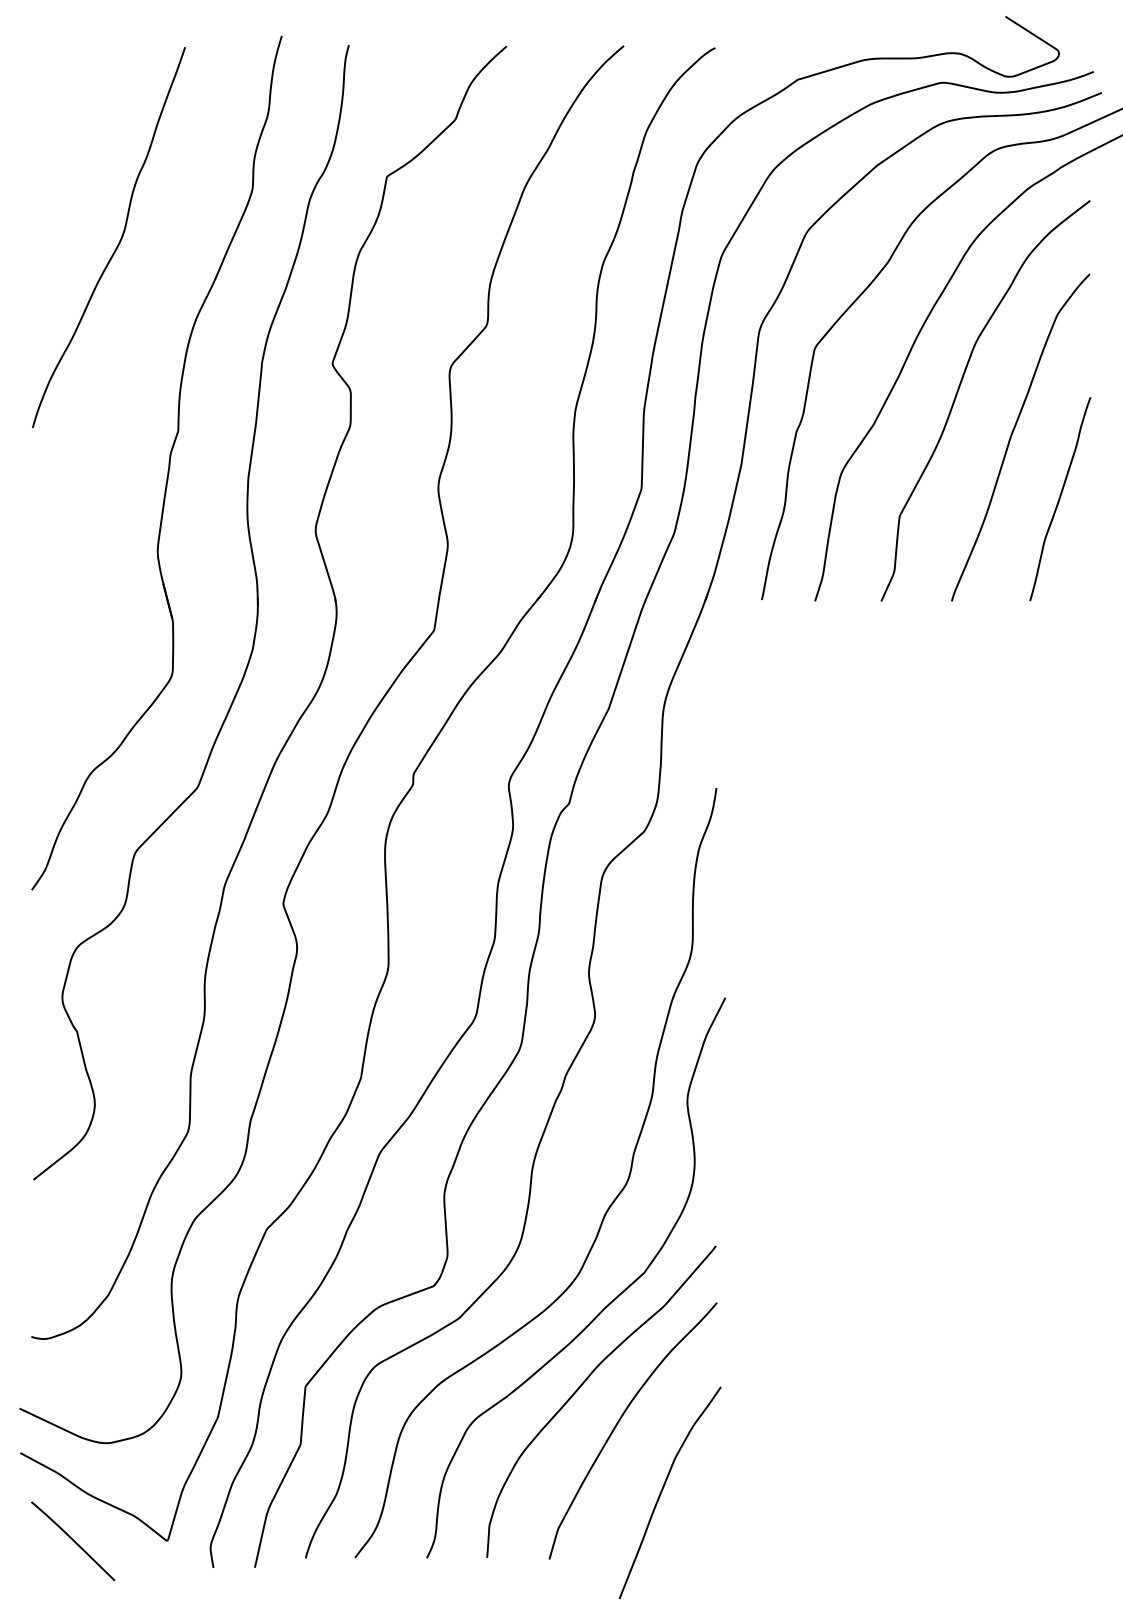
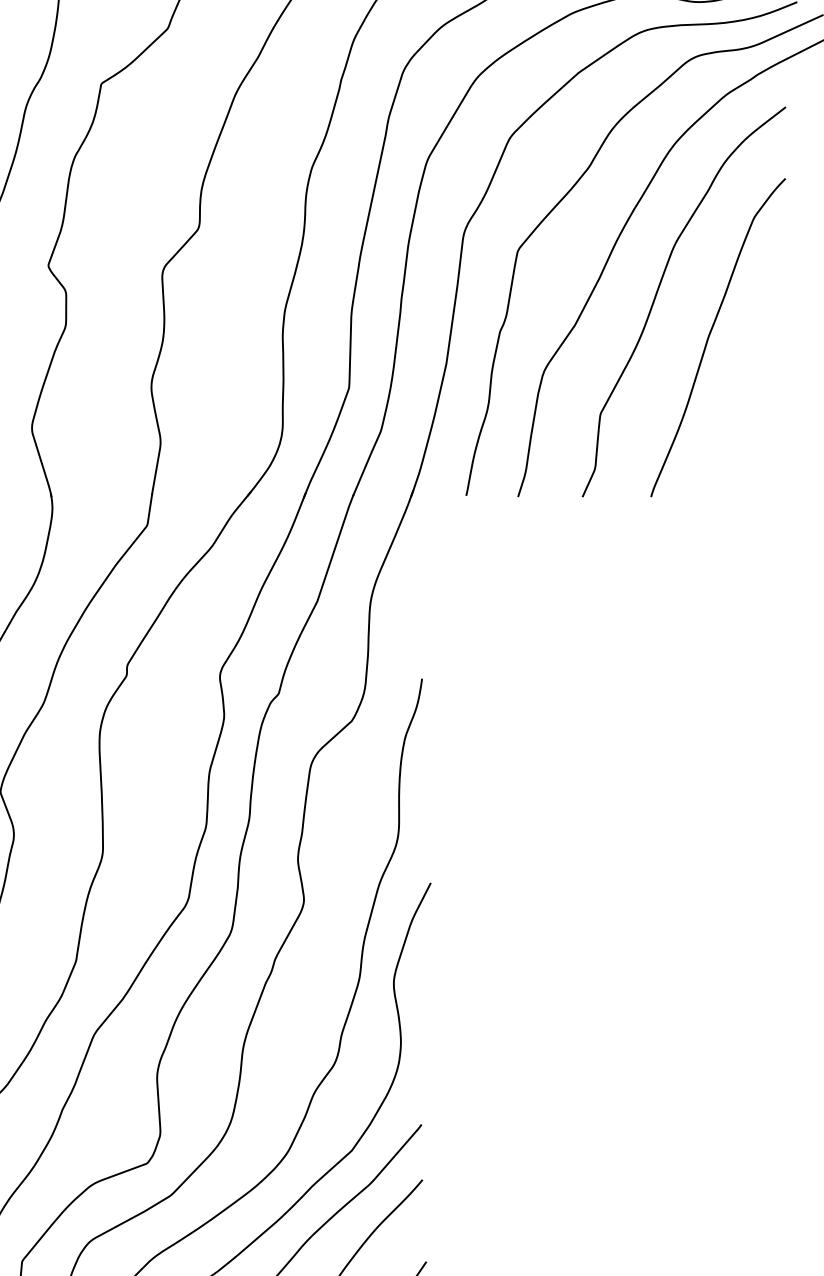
curve: (1060, 499) -> (756, 397), removed

